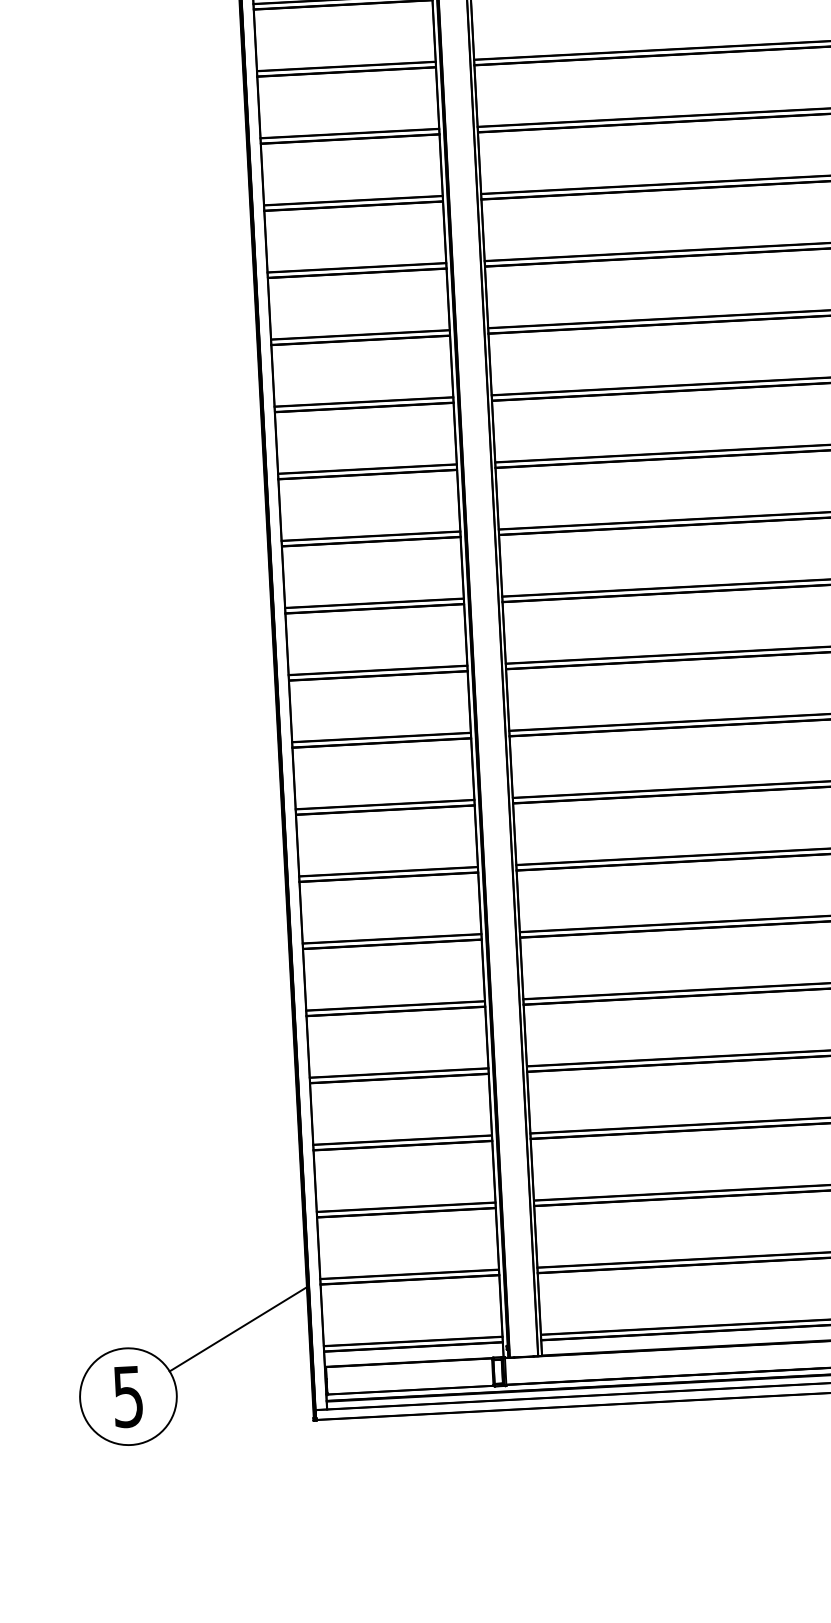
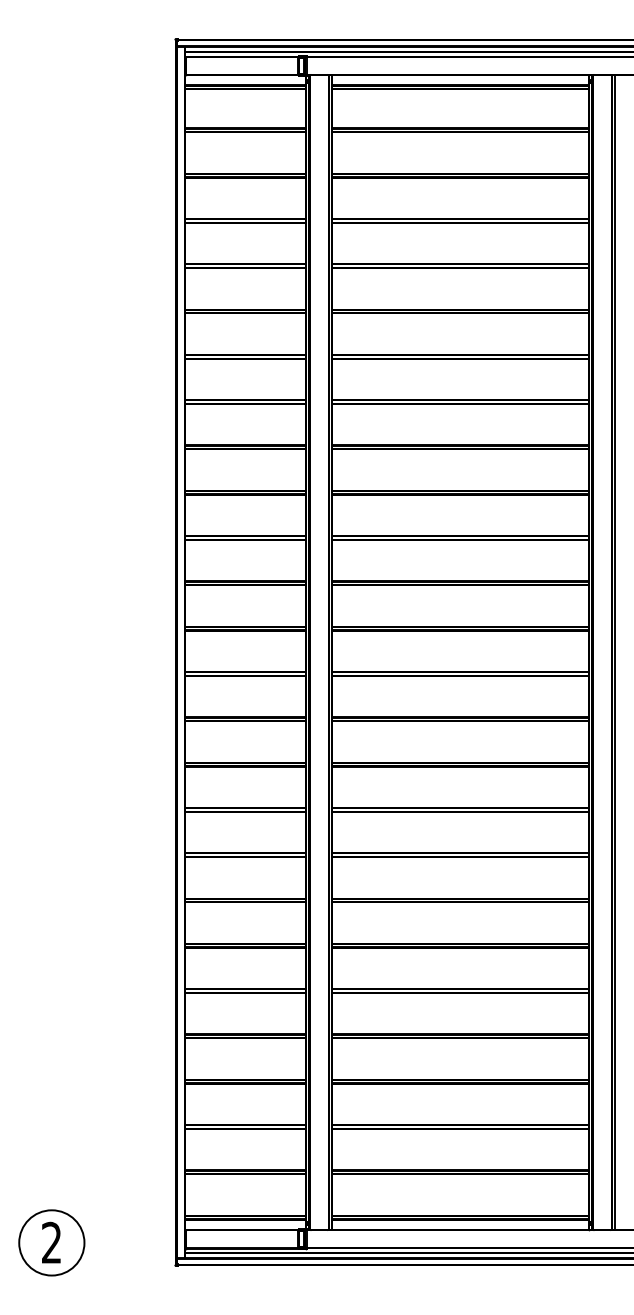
line: (237, 1329) -> (127, 1201), removed
text: (127, 1396) -> (51, 1242), 5 -> 2

